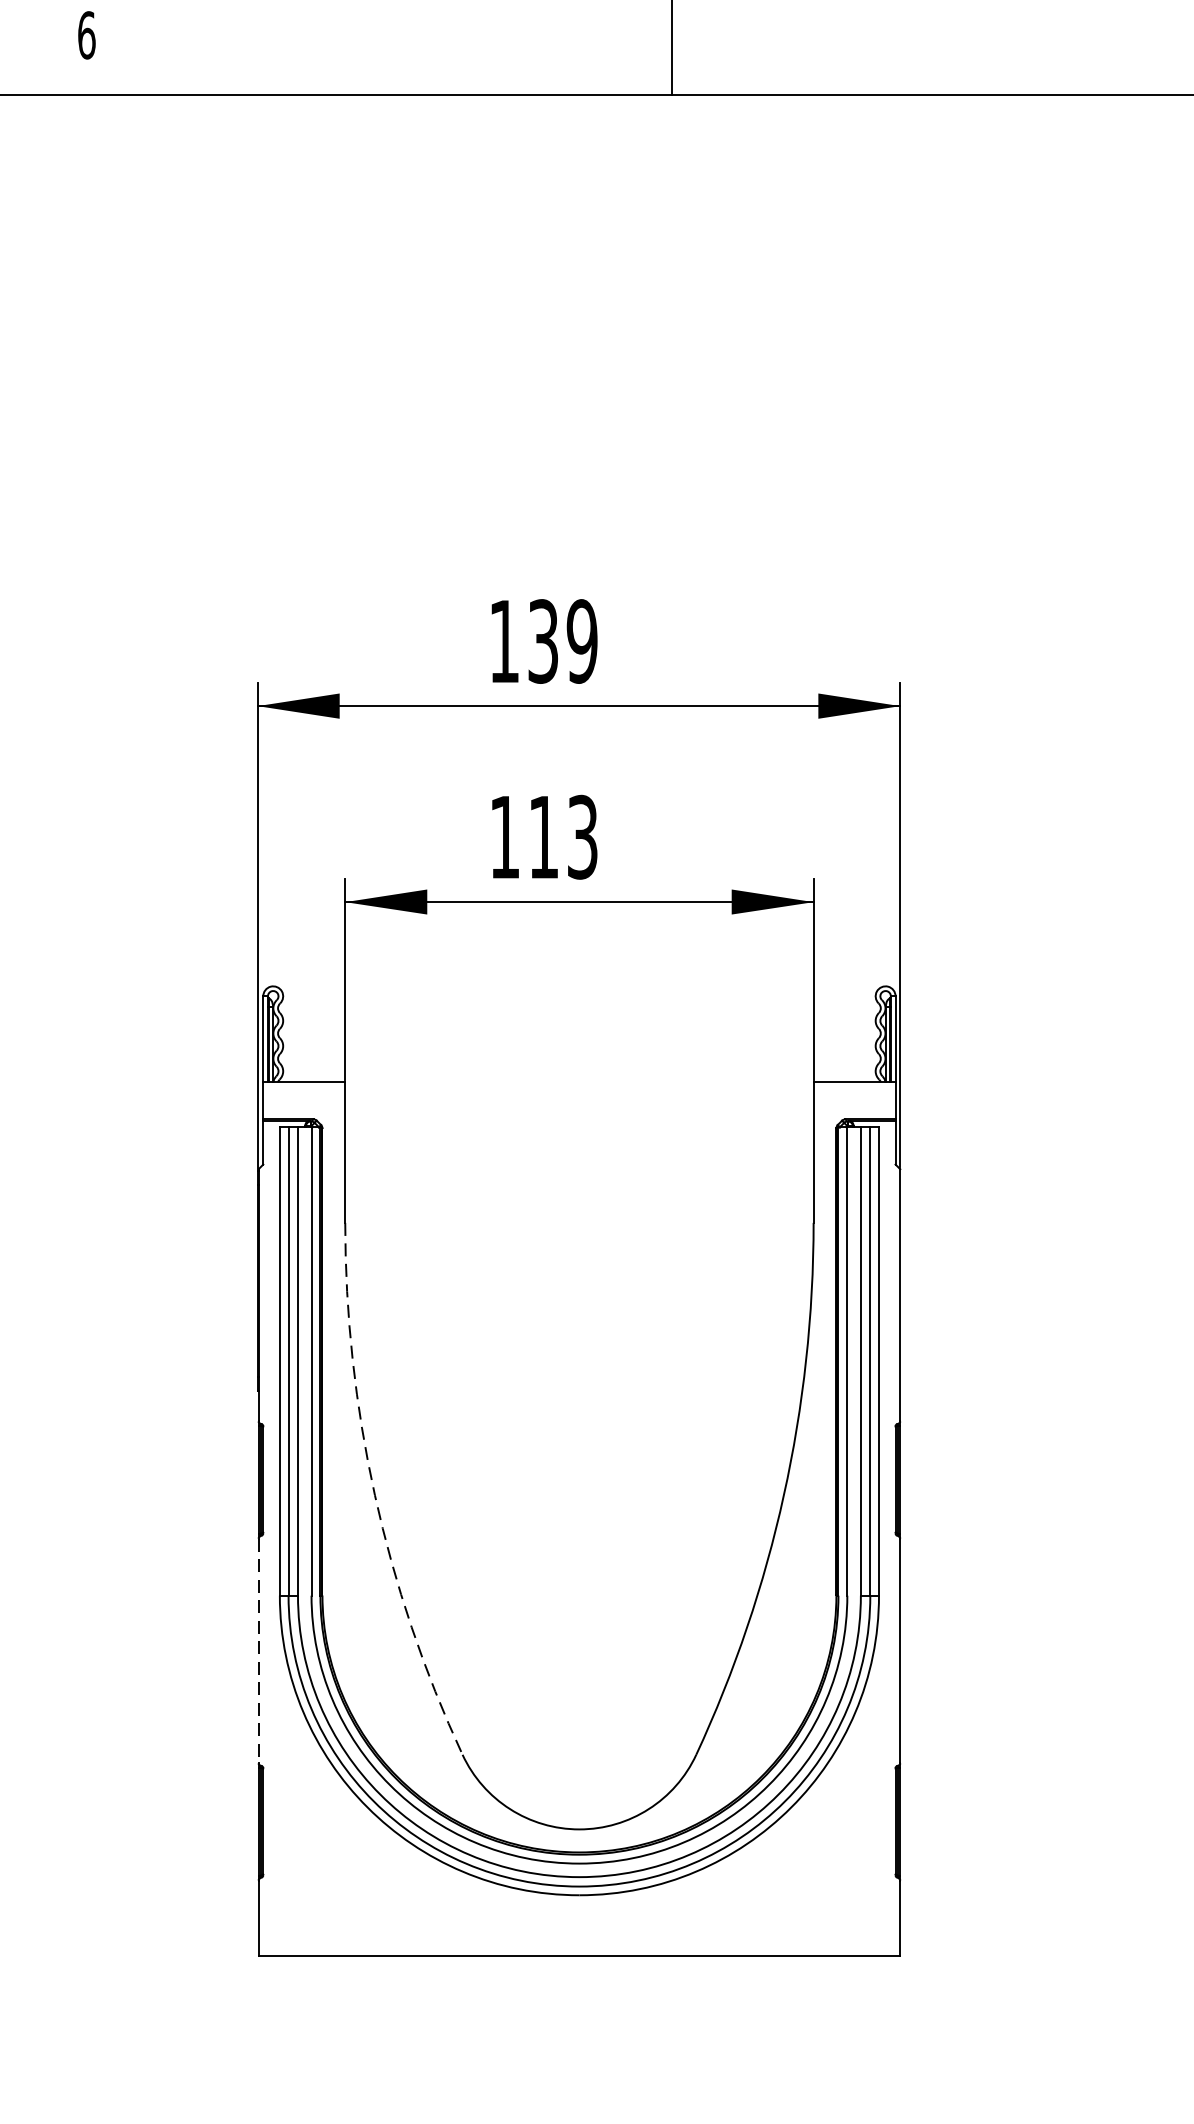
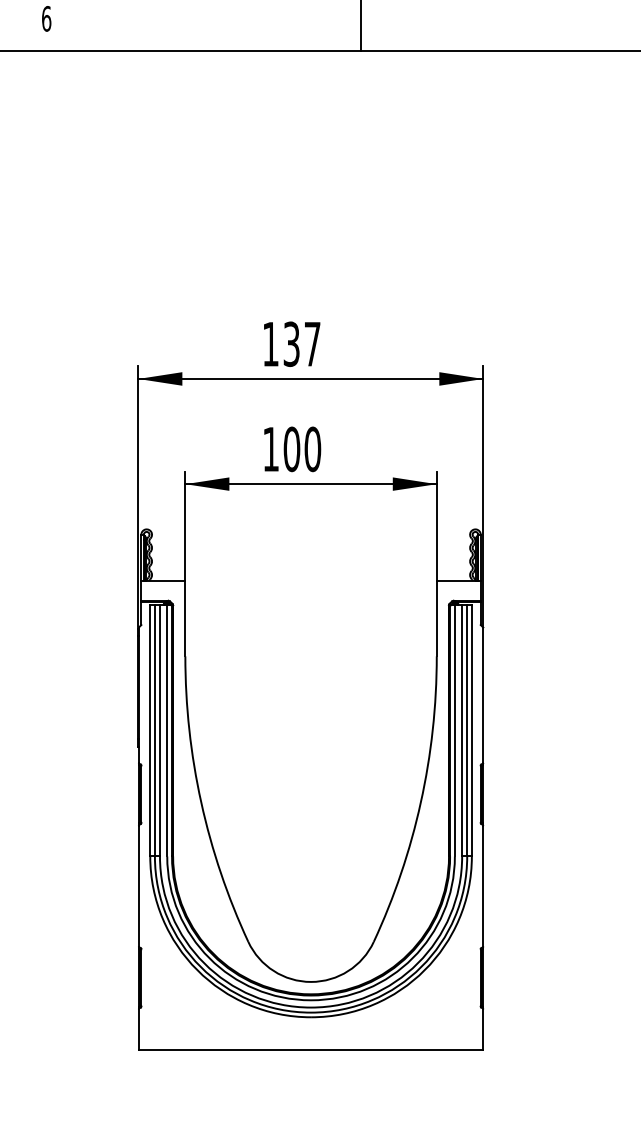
text: (582, 640) -> (312, 343), 139 -> 137
text: (563, 837) -> (302, 449), 113 -> 100
arc: (375, 1495) -> (201, 802), dashed -> solid
line: (257, 1651) -> (138, 886), dashed -> solid

